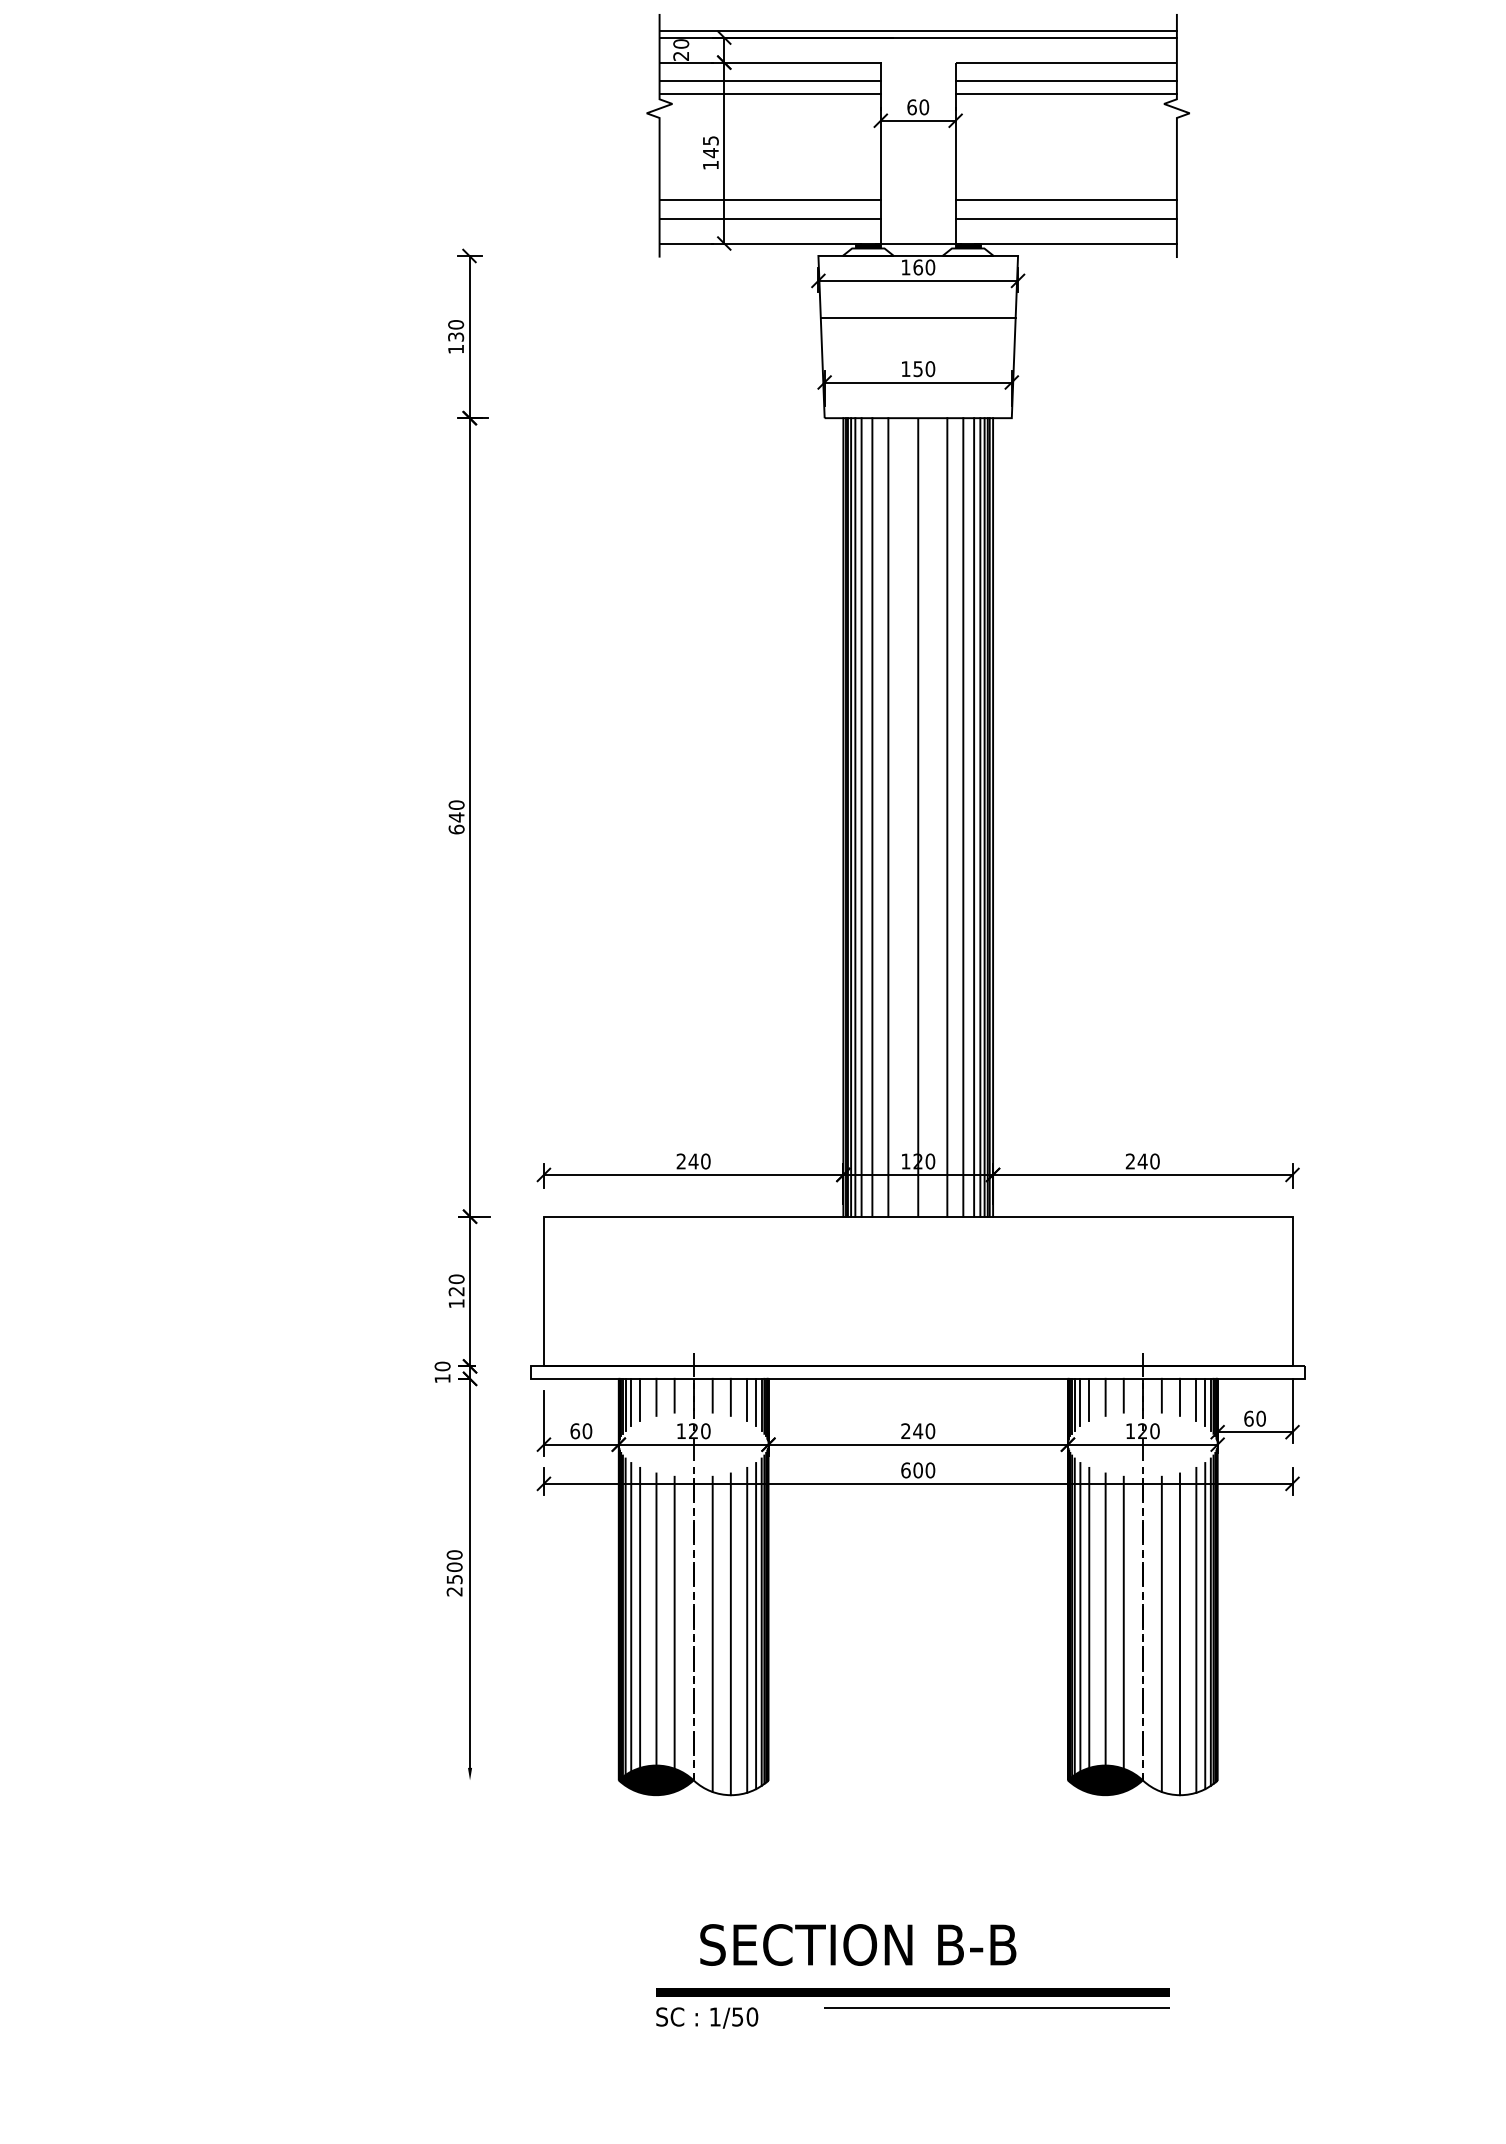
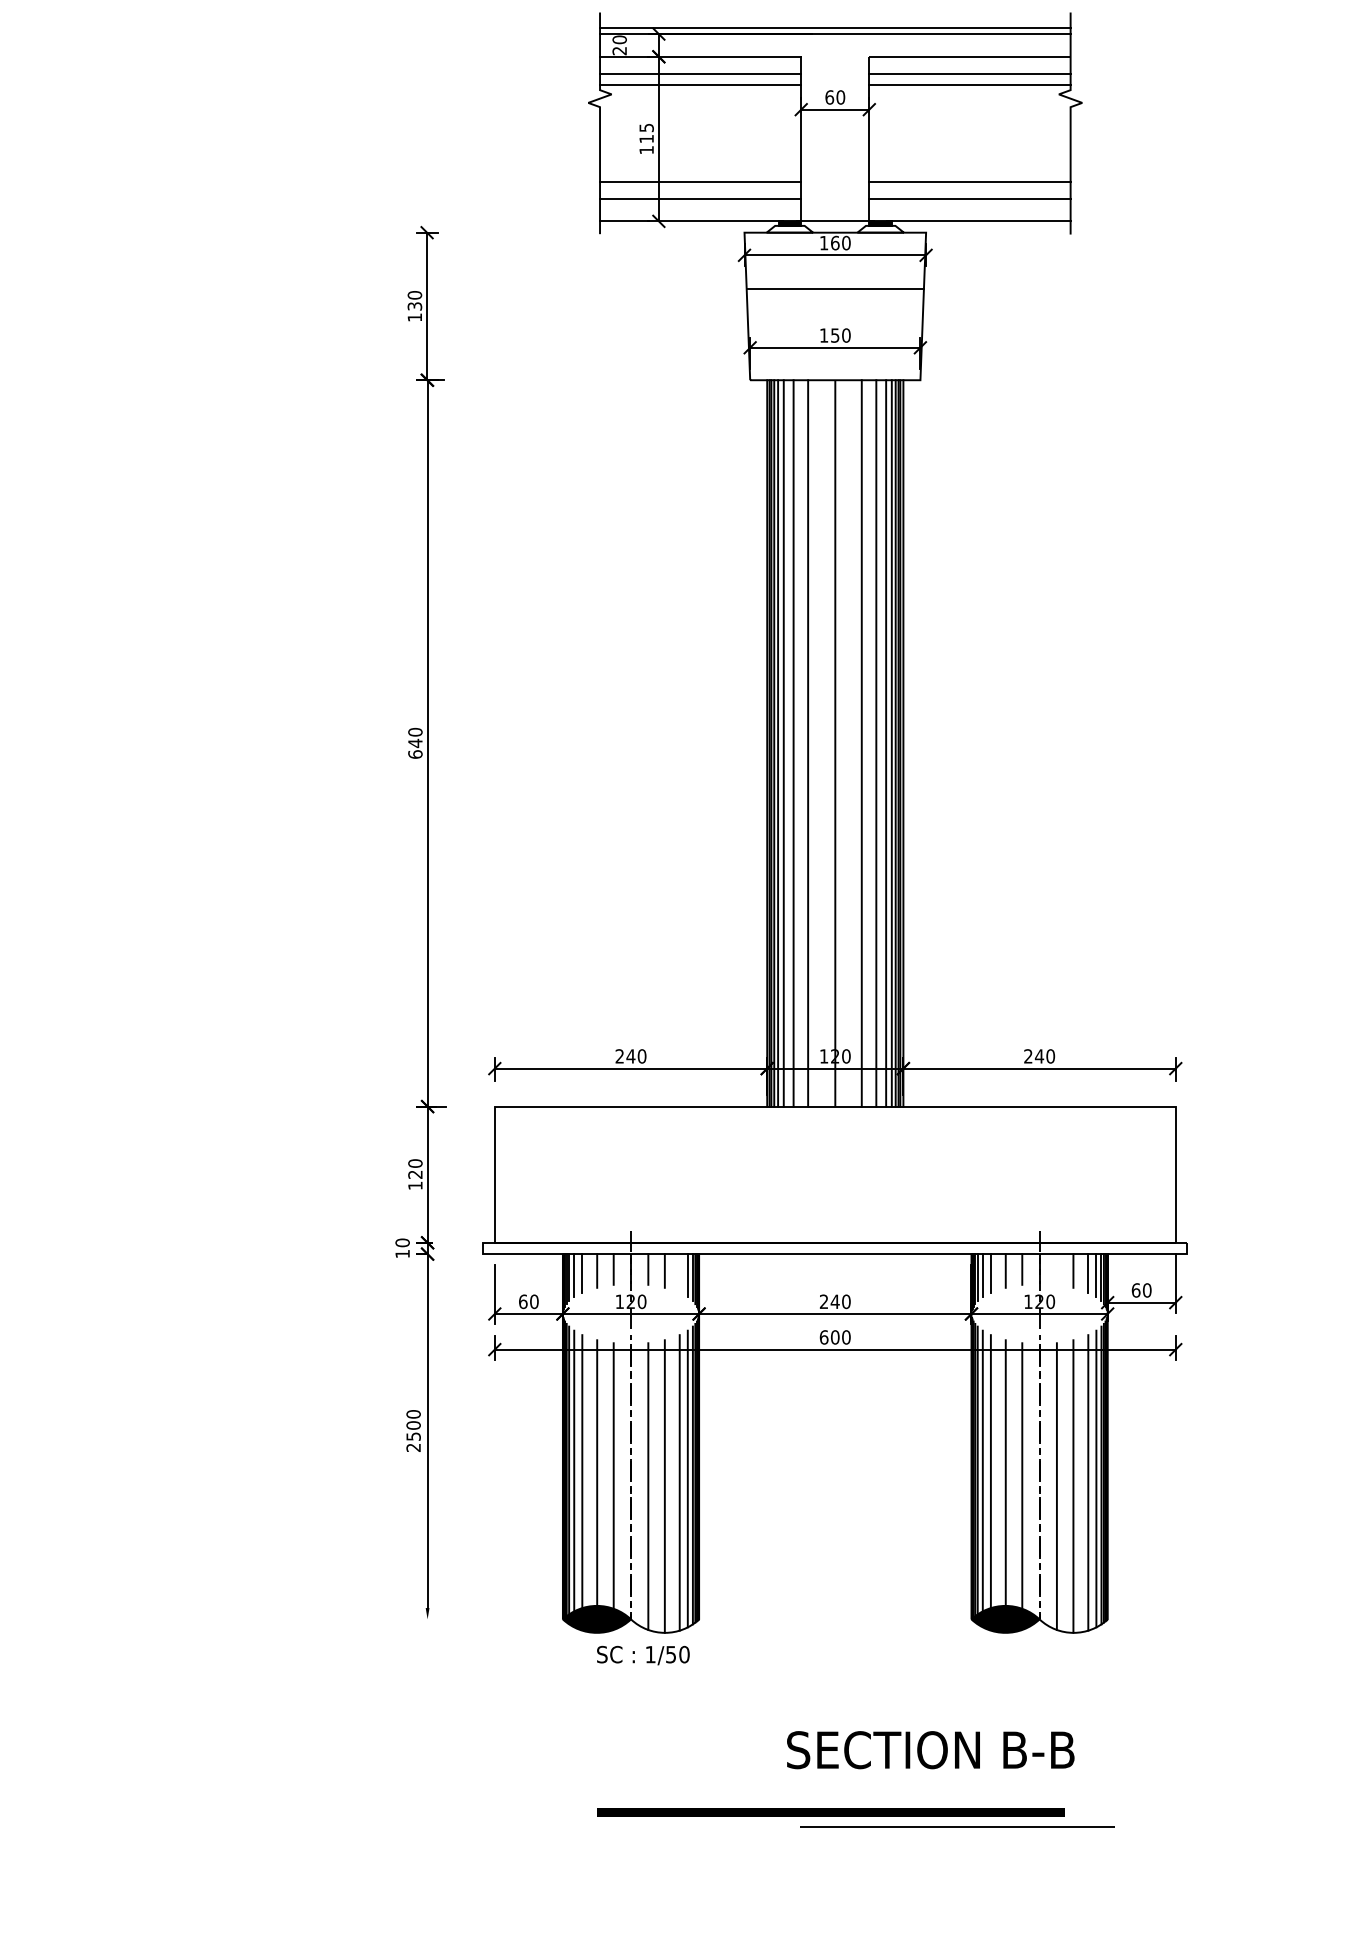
text: (710, 152) -> (646, 138), 145 -> 115
line: (1161, 1395) -> (1056, 1269), removed
line: (746, 1400) -> (679, 1273), removed
text: (857, 1945) -> (930, 1750), moved
line: (997, 2008) -> (957, 1826), moved
text: (707, 2017) -> (643, 1655), moved

